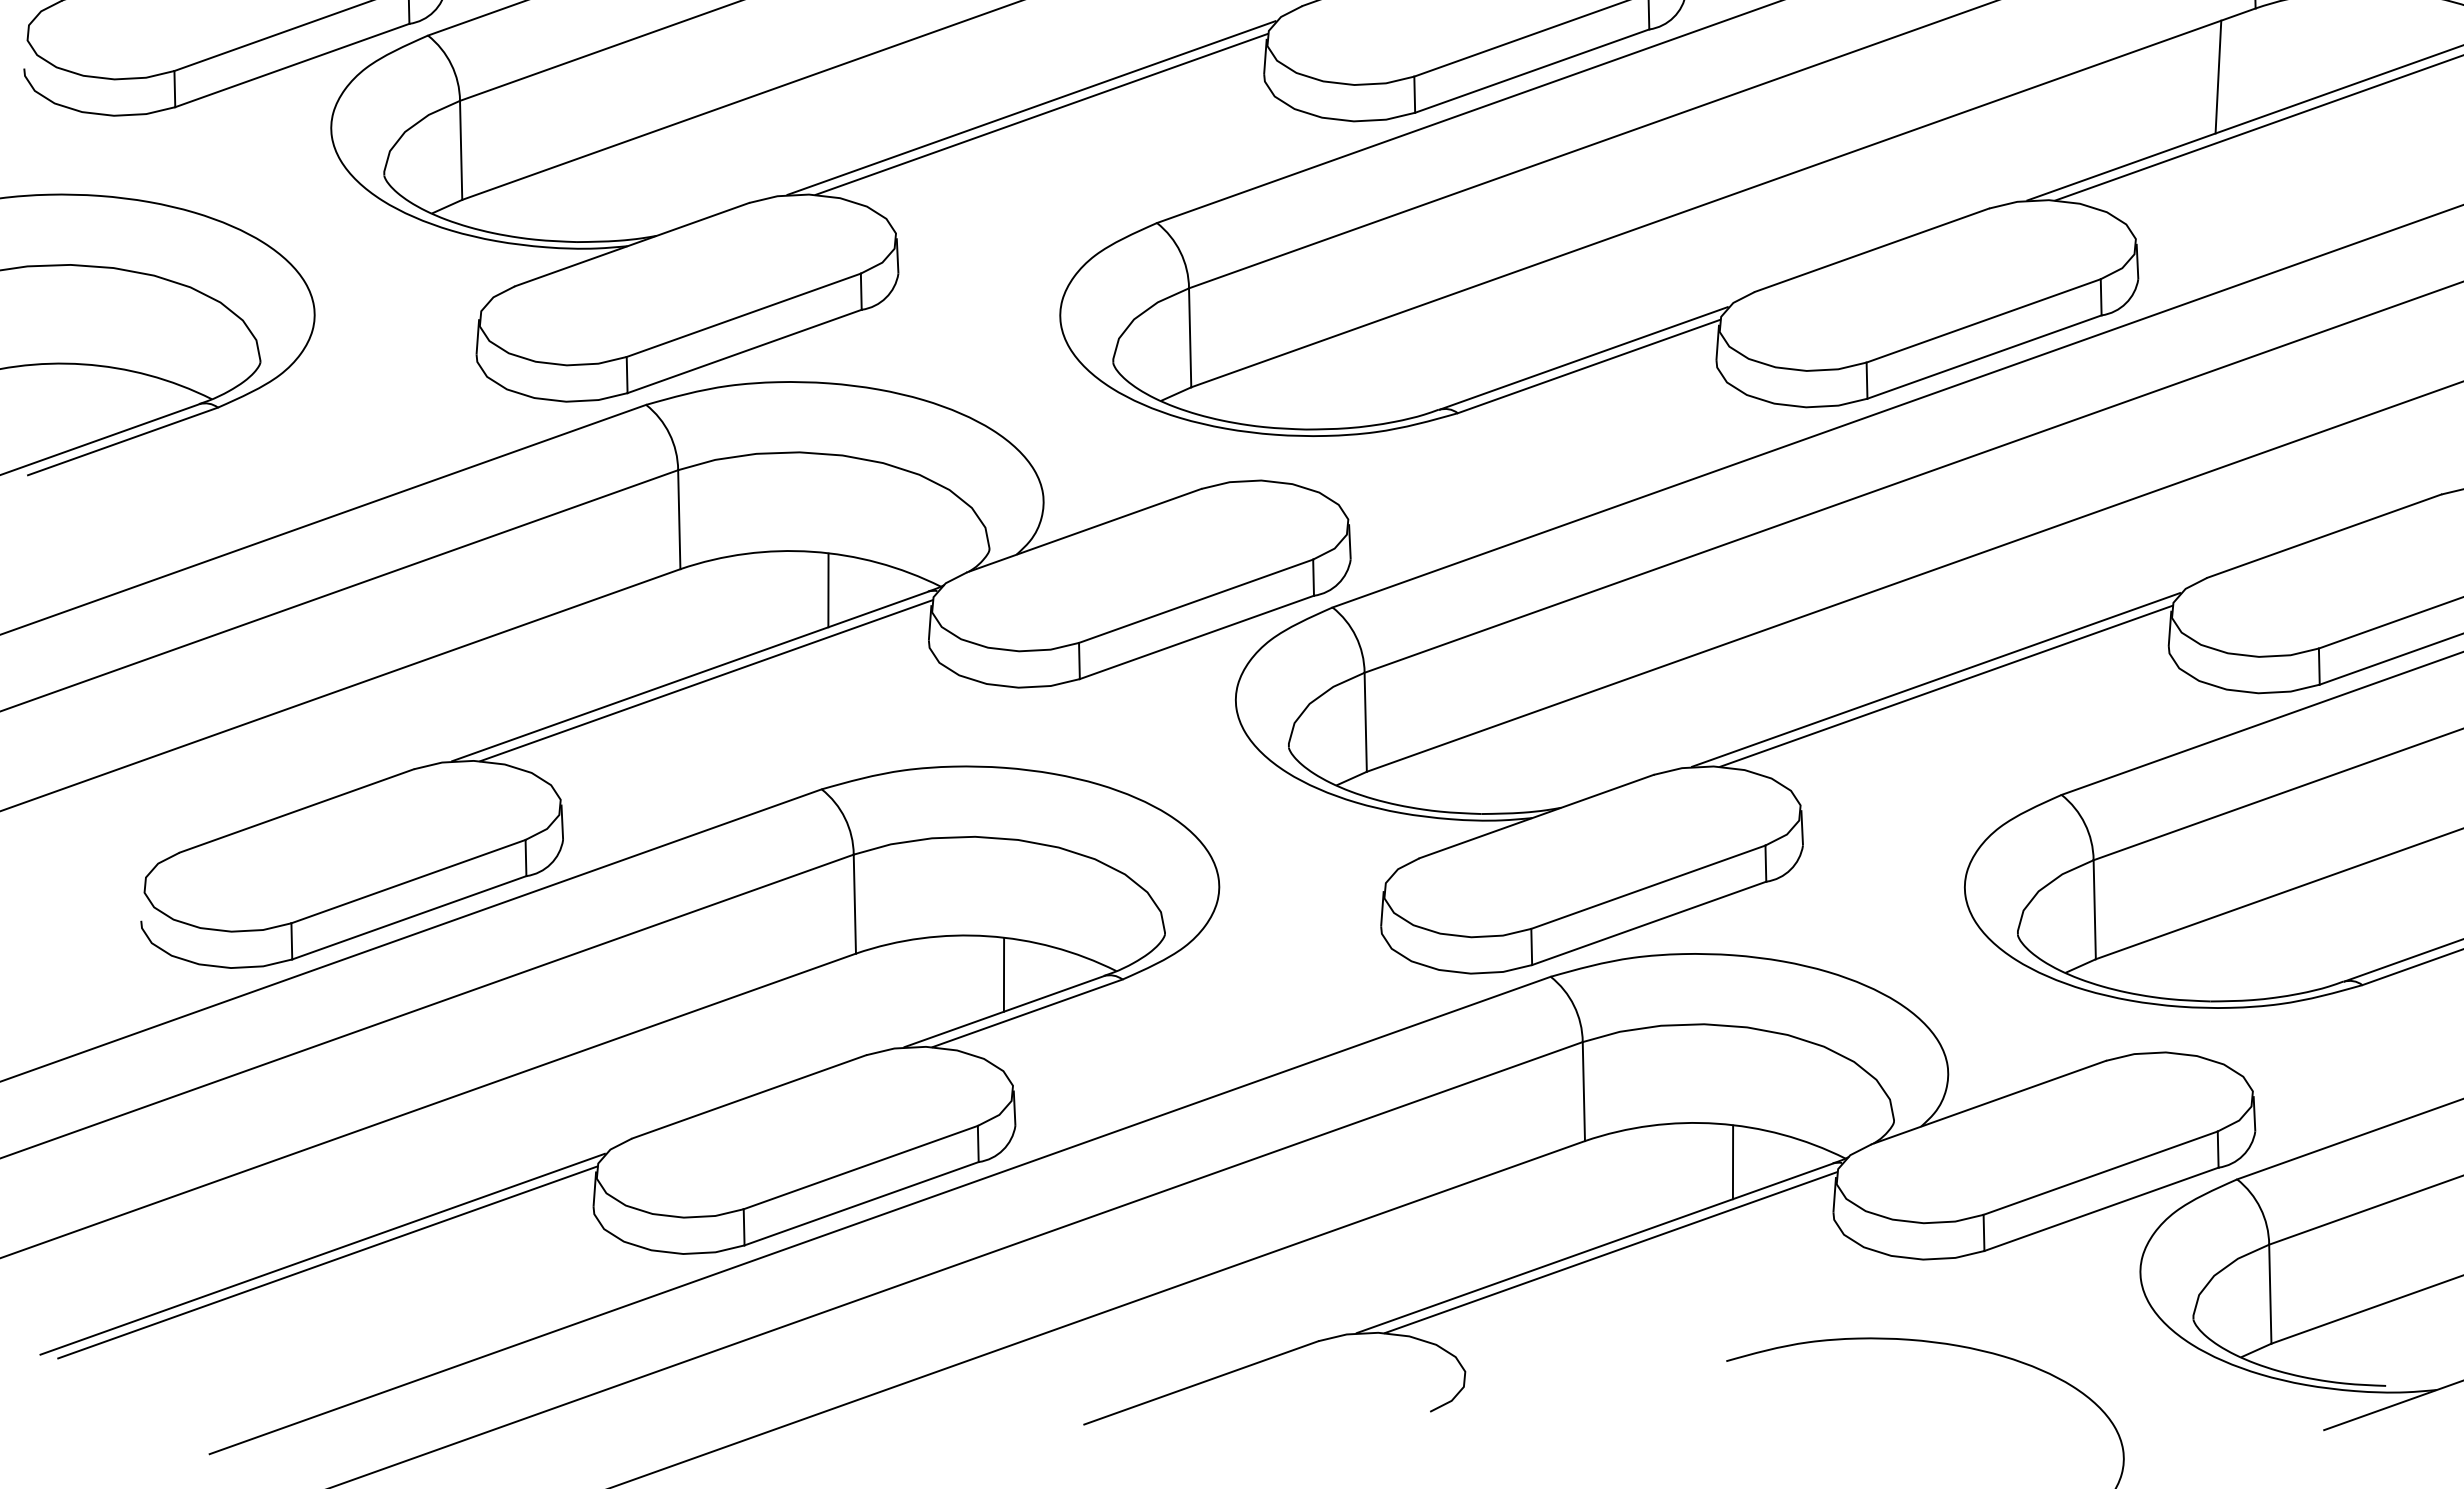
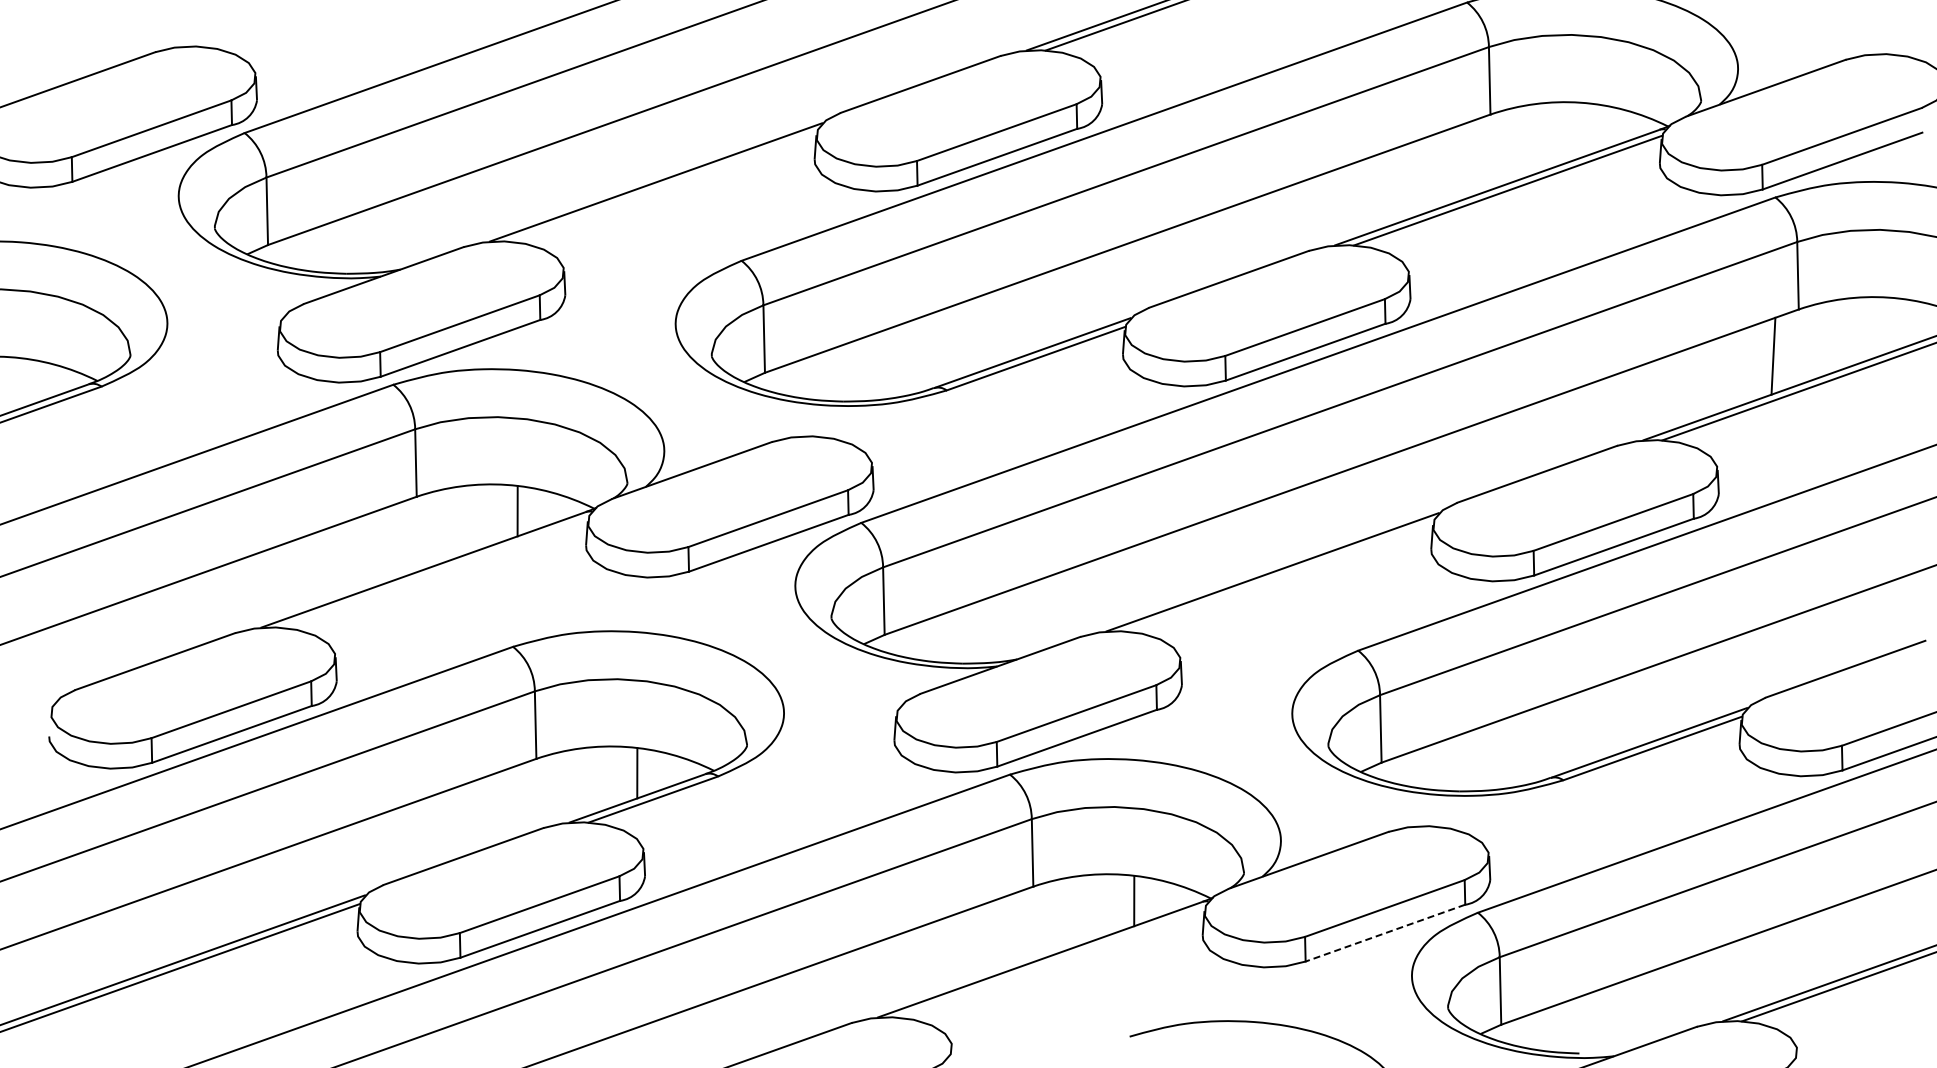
line: (2218, 75) -> (1465, 160), removed
line: (1040, 114) -> (662, 186), removed
line: (706, 680) -> (434, 572), removed
line: (1946, 686) -> (1279, 576), removed
line: (2101, 1209) -> (1385, 933), solid -> dashed
line: (1610, 1252) -> (1050, 962), removed

